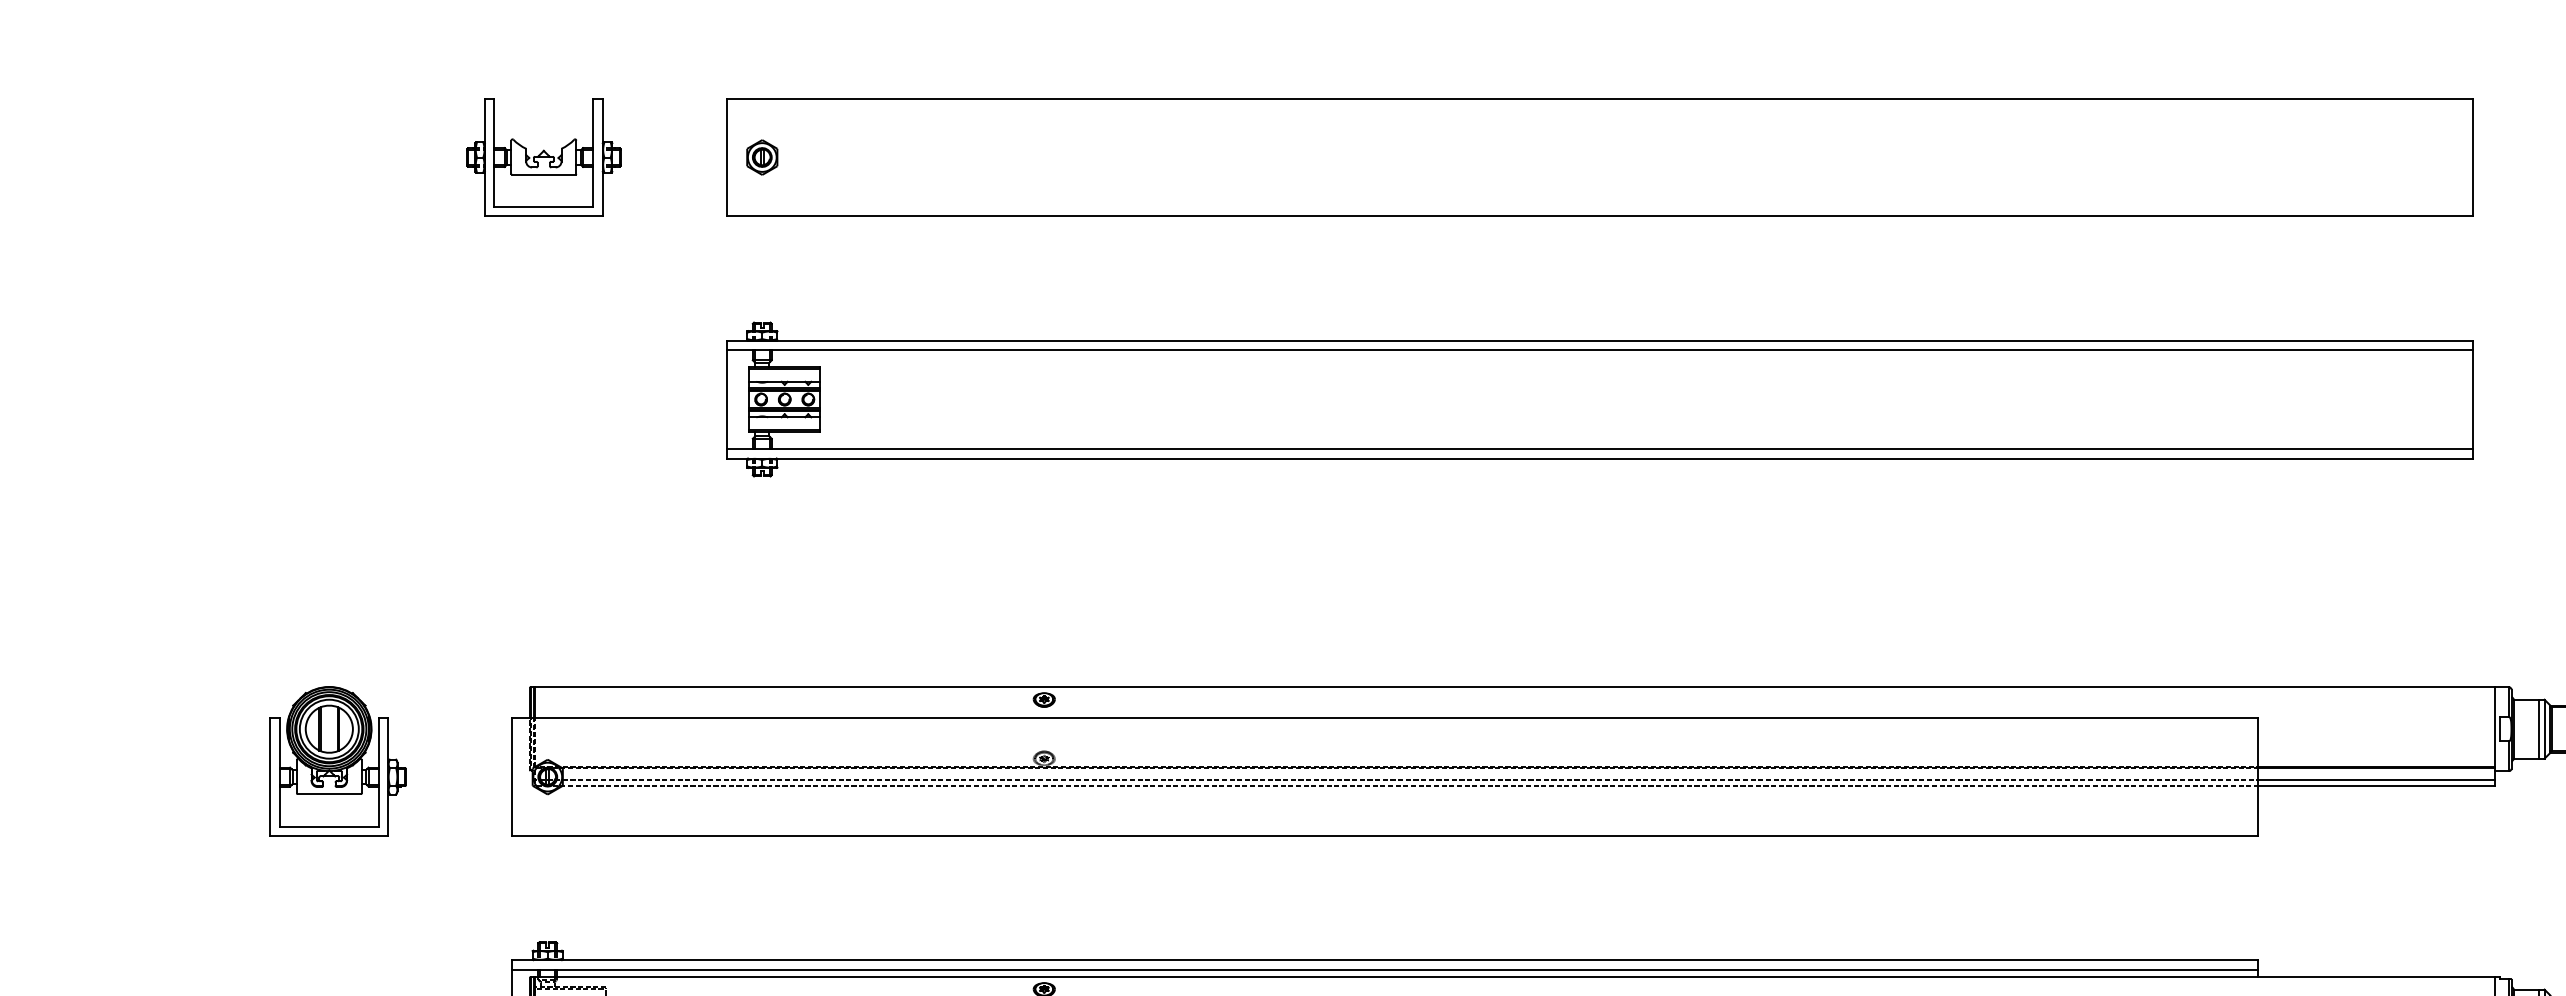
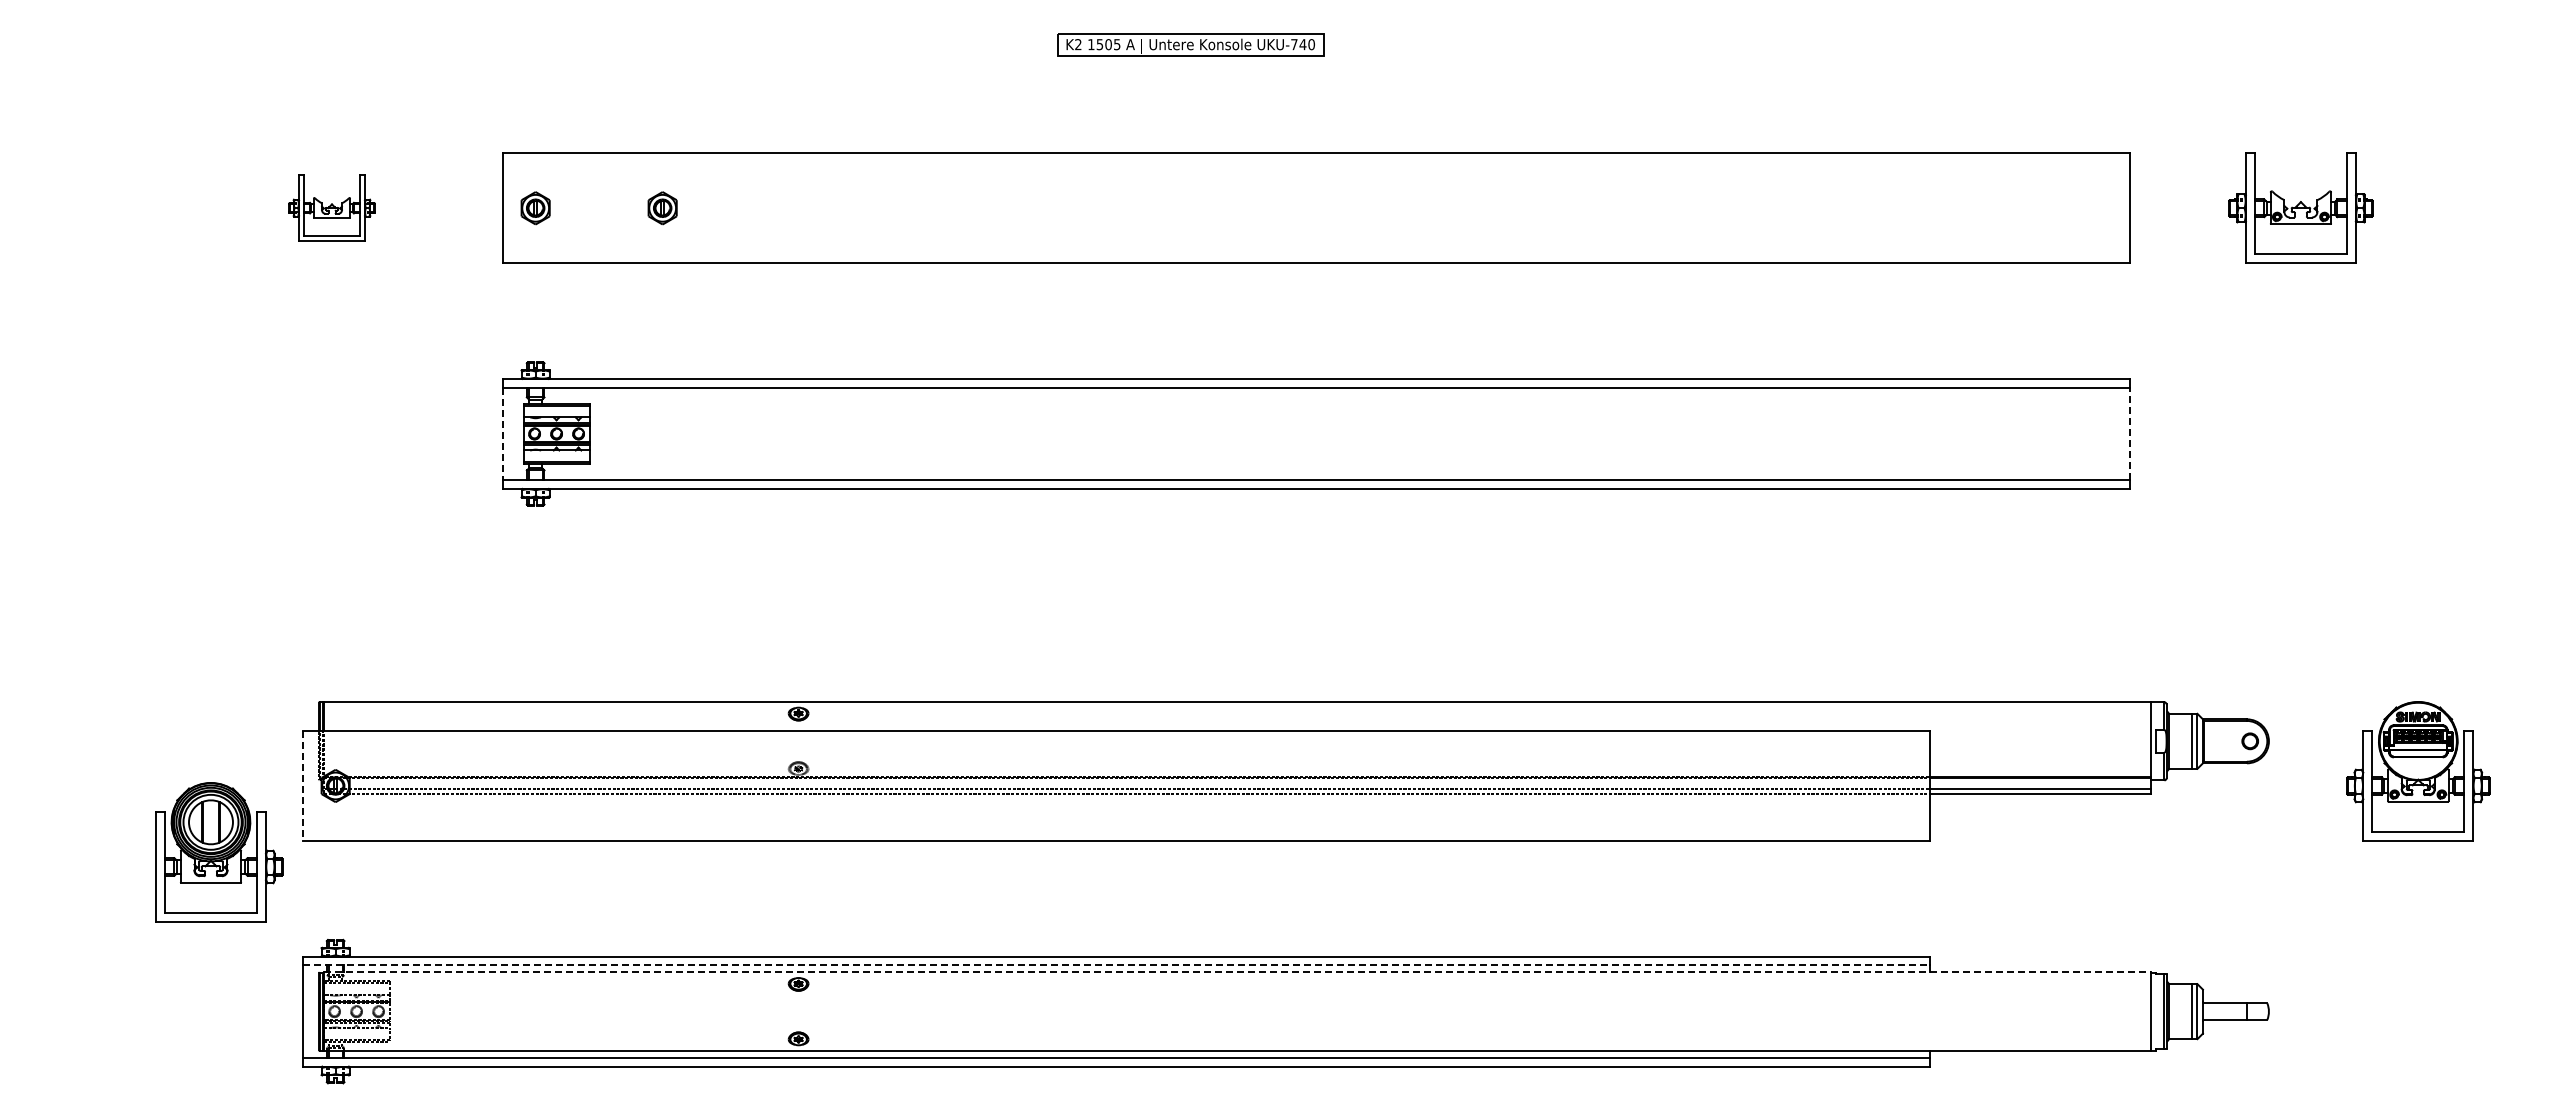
part: (543, 156) -> (331, 207), size x0.6
part: (898, 157) -> (662, 208), added
line: (2472, 399) -> (2130, 433), solid -> dashed
line: (726, 400) -> (502, 434), solid -> dashed
part: (338, 761) -> (219, 852), moved
line: (512, 776) -> (302, 785), solid -> dashed
line: (1385, 969) -> (1116, 965), solid -> dashed
line: (1515, 977) -> (1237, 972), solid -> dashed

